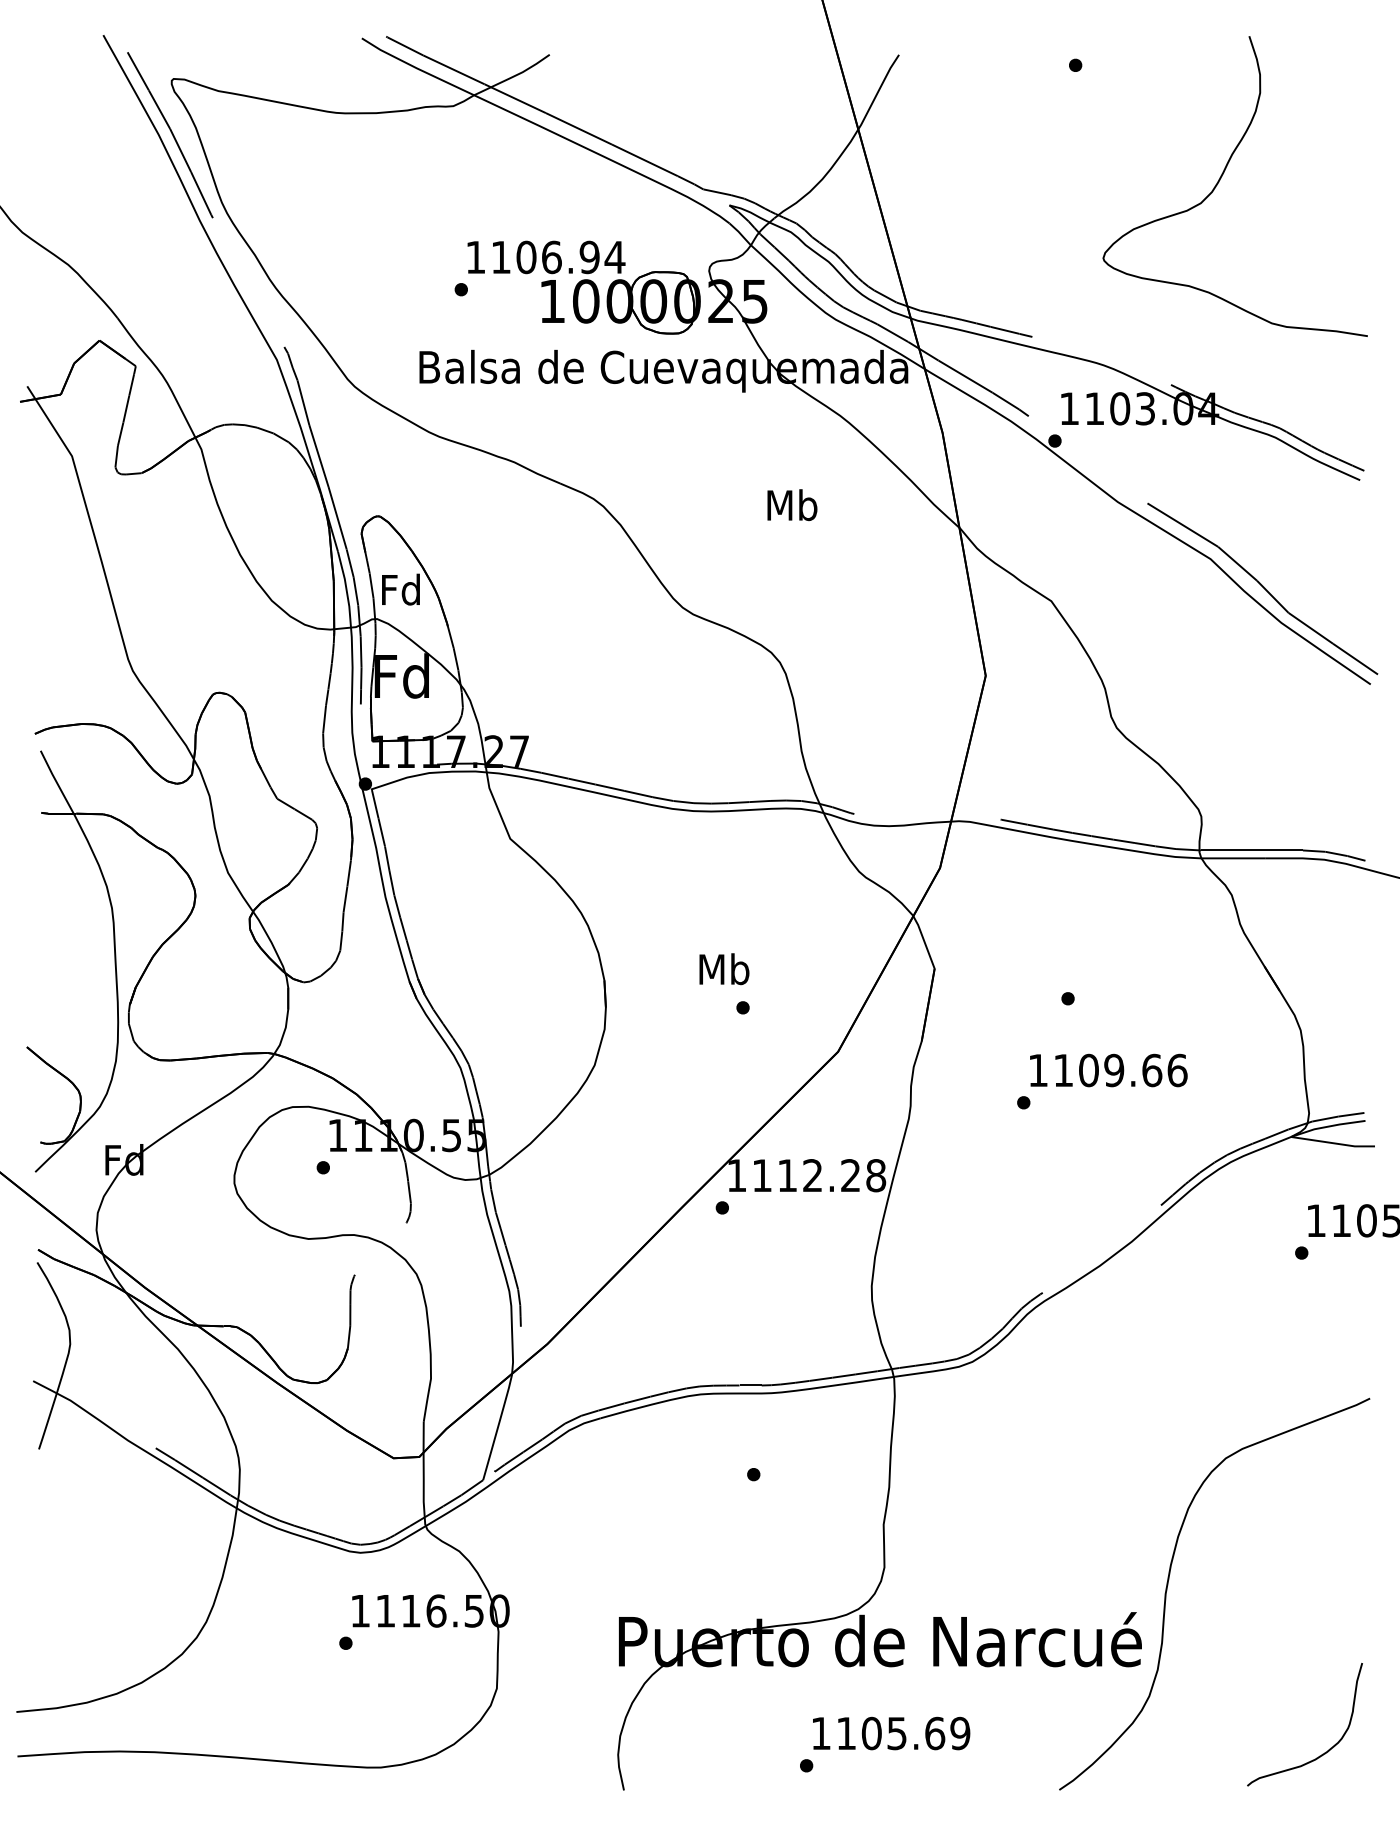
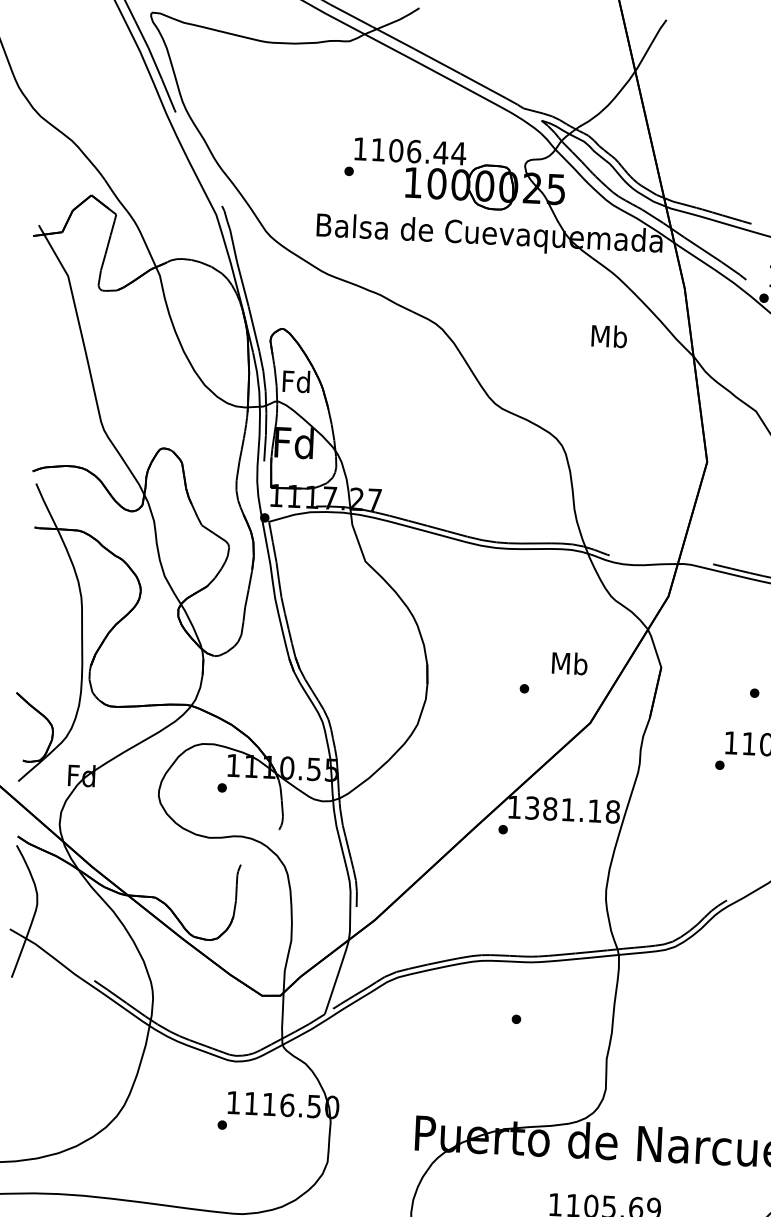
text: (589, 257) -> (440, 152), 1106.94 -> 1106.44
text: (792, 505) -> (609, 336), moved
text: (724, 969) -> (569, 663), moved
text: (805, 1175) -> (563, 809), 1112.28 -> 1381.18

